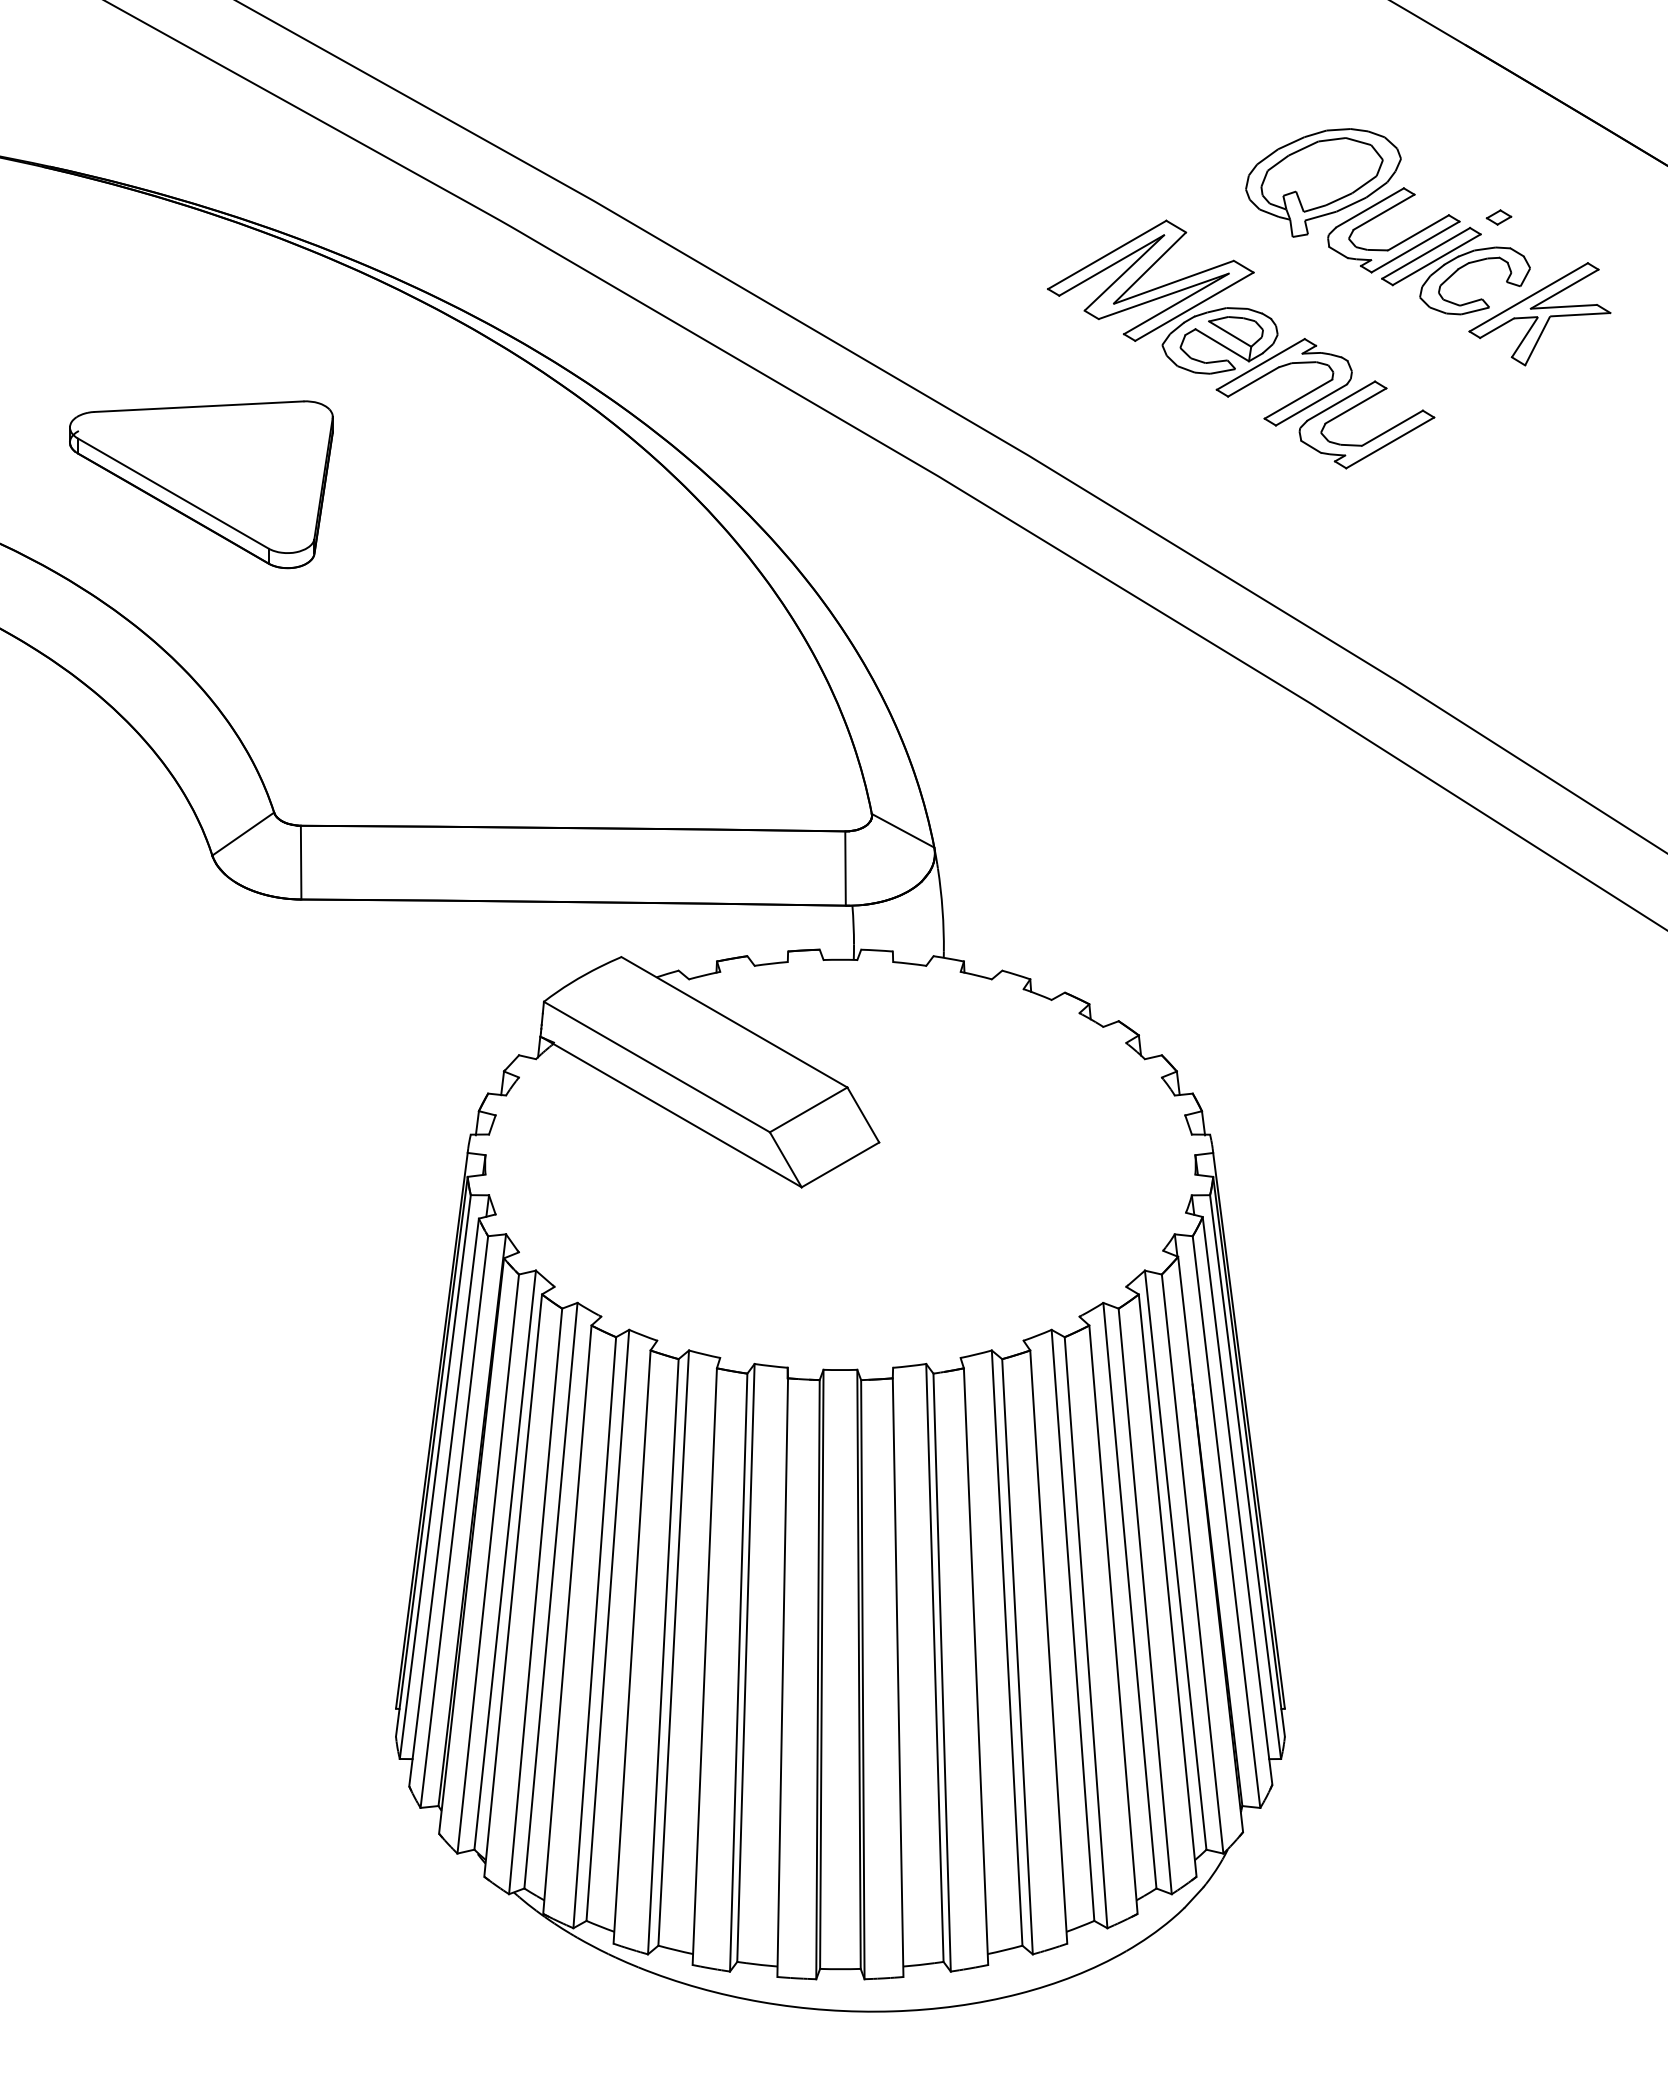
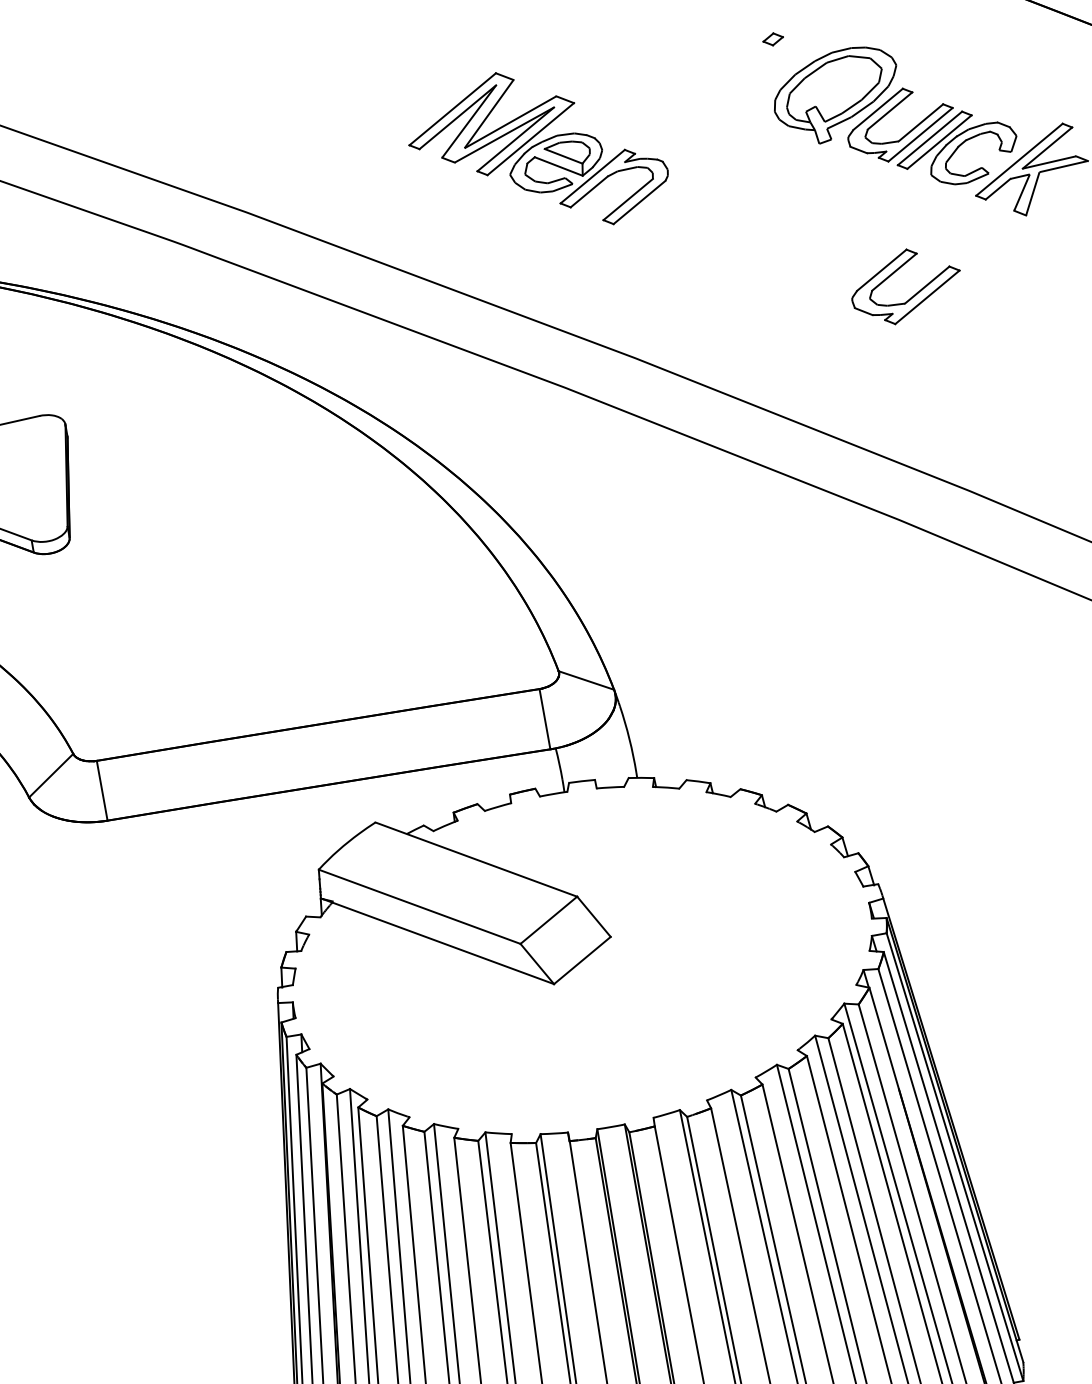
part: (1498, 217) -> (772, 39), moved
part: (1199, 322) -> (537, 151), moved

